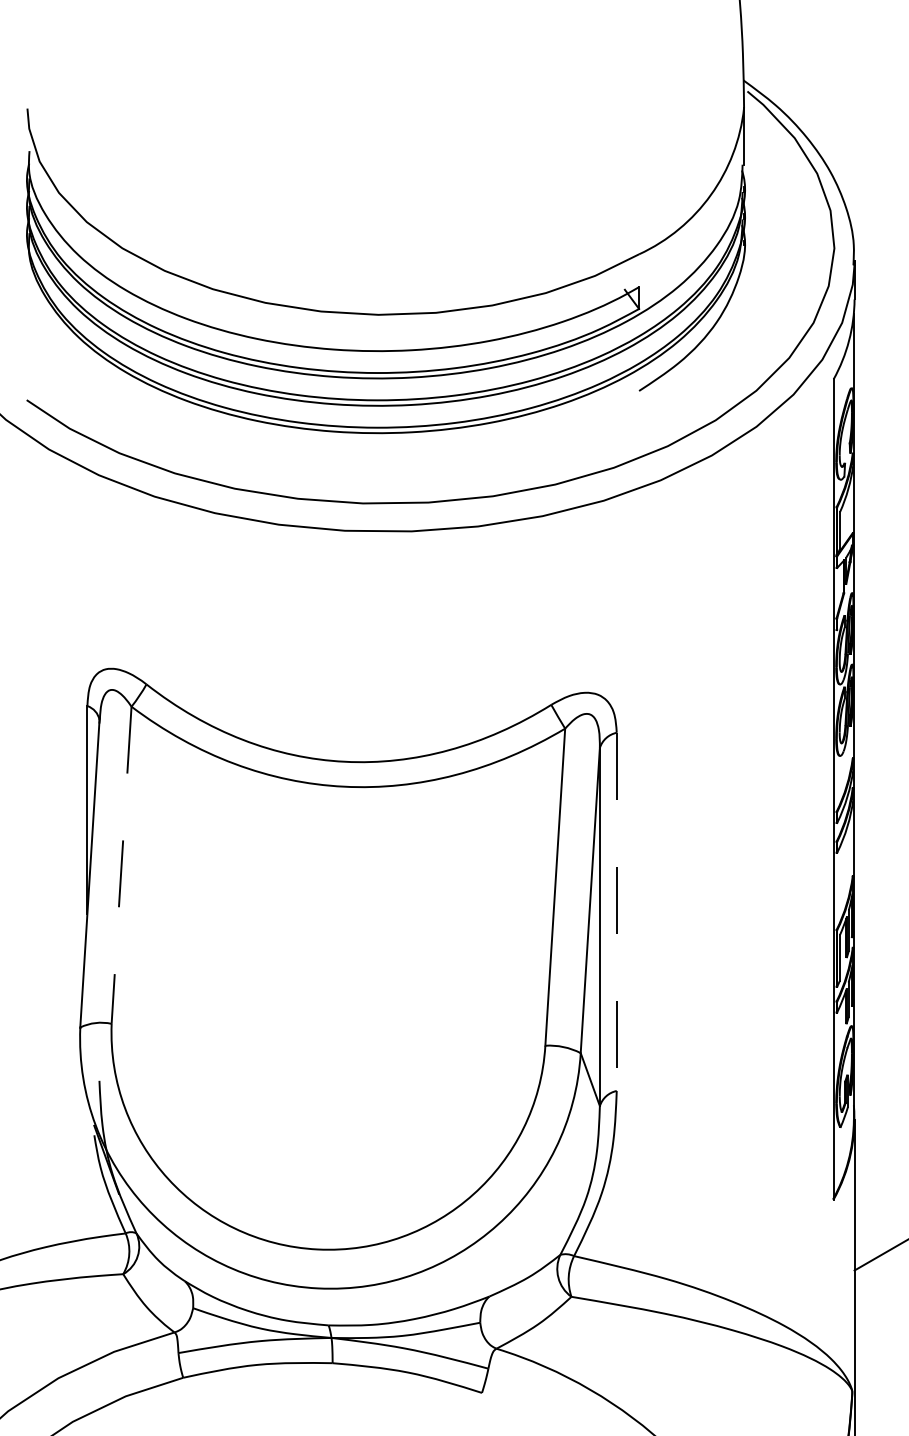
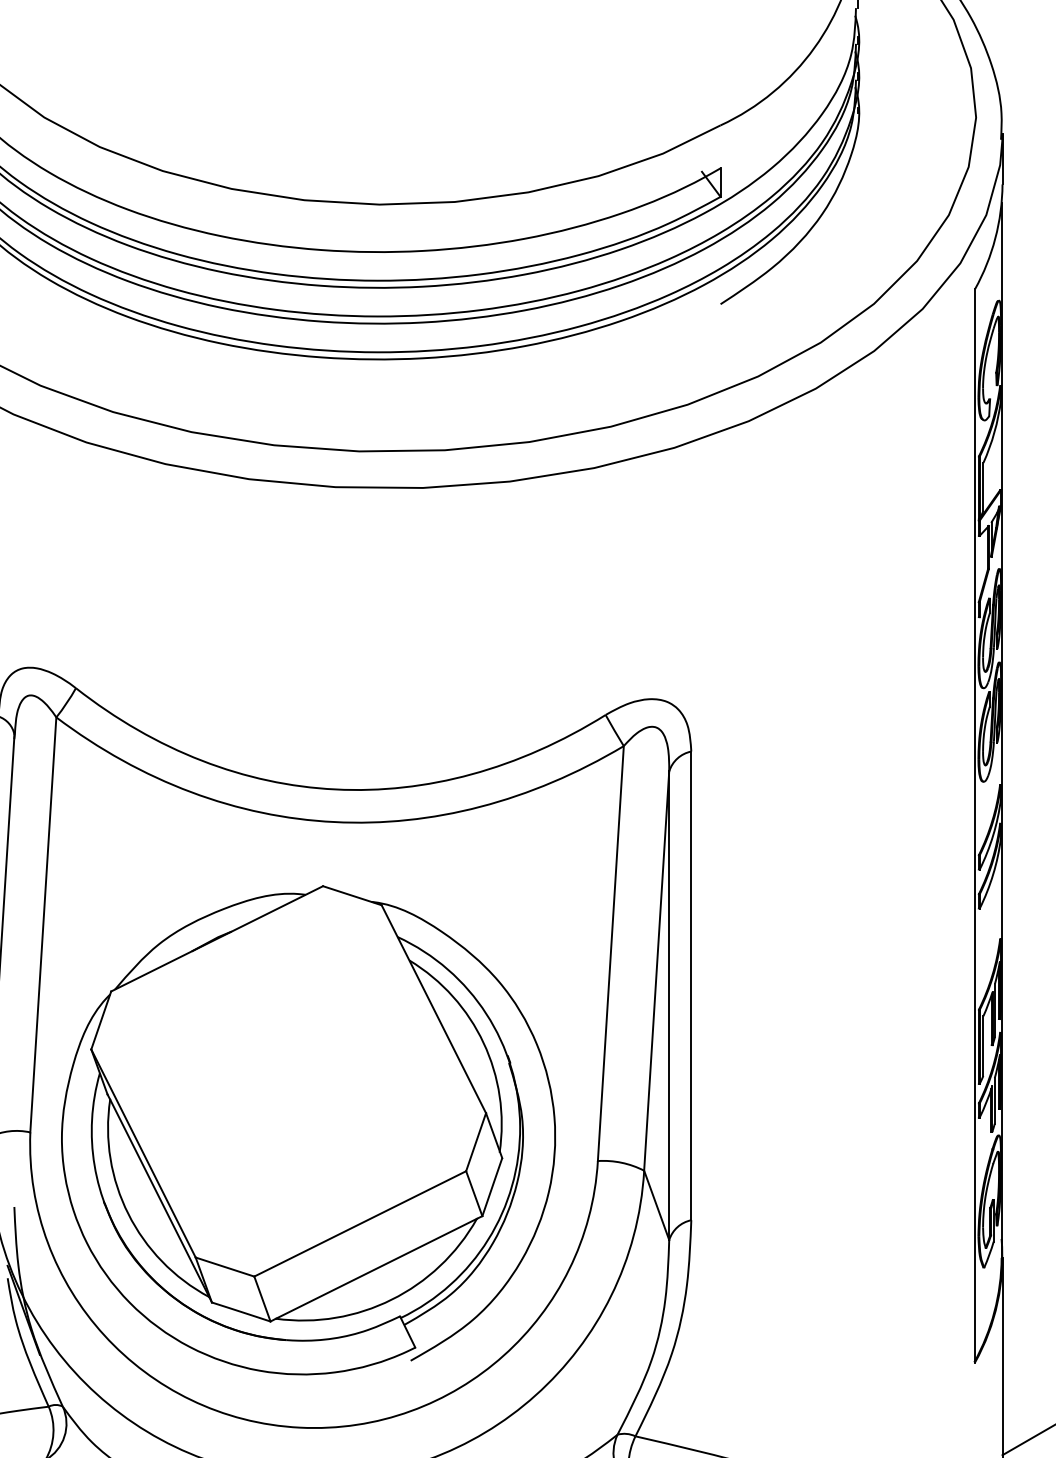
line: (121, 865) -> (43, 925), dashed -> solid
line: (616, 912) -> (690, 986), dashed -> solid
part: (323, 1021) -> (307, 1129), added

